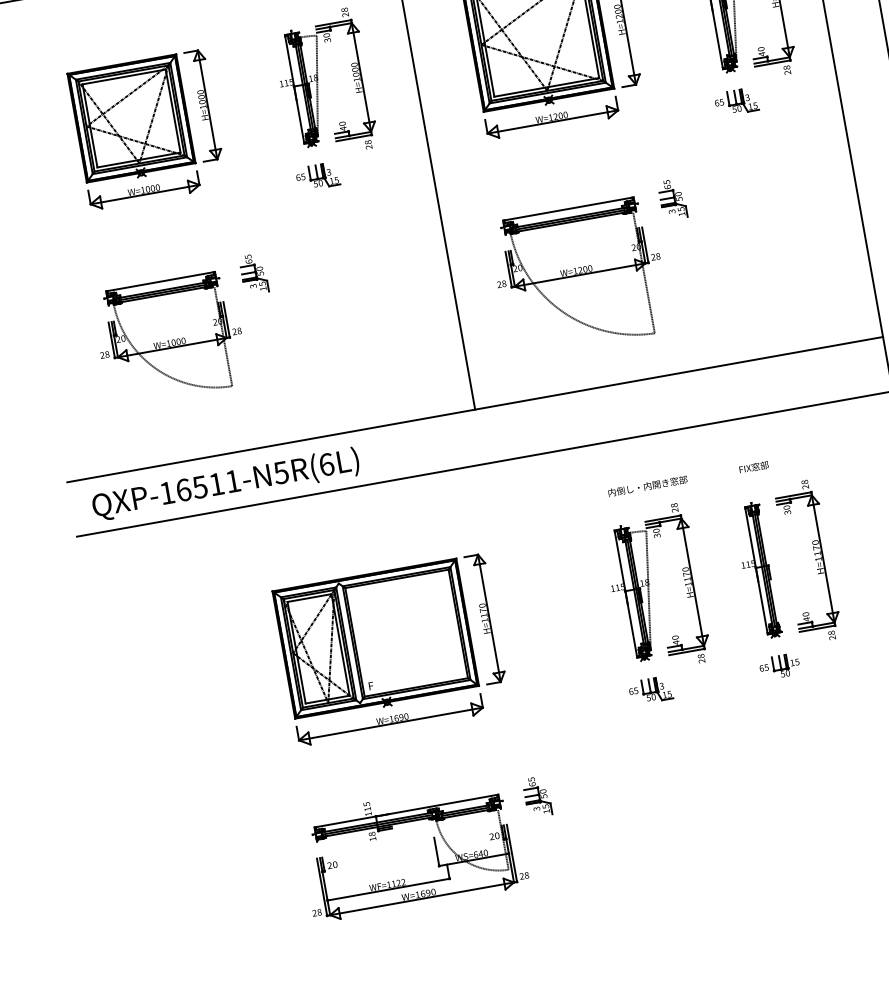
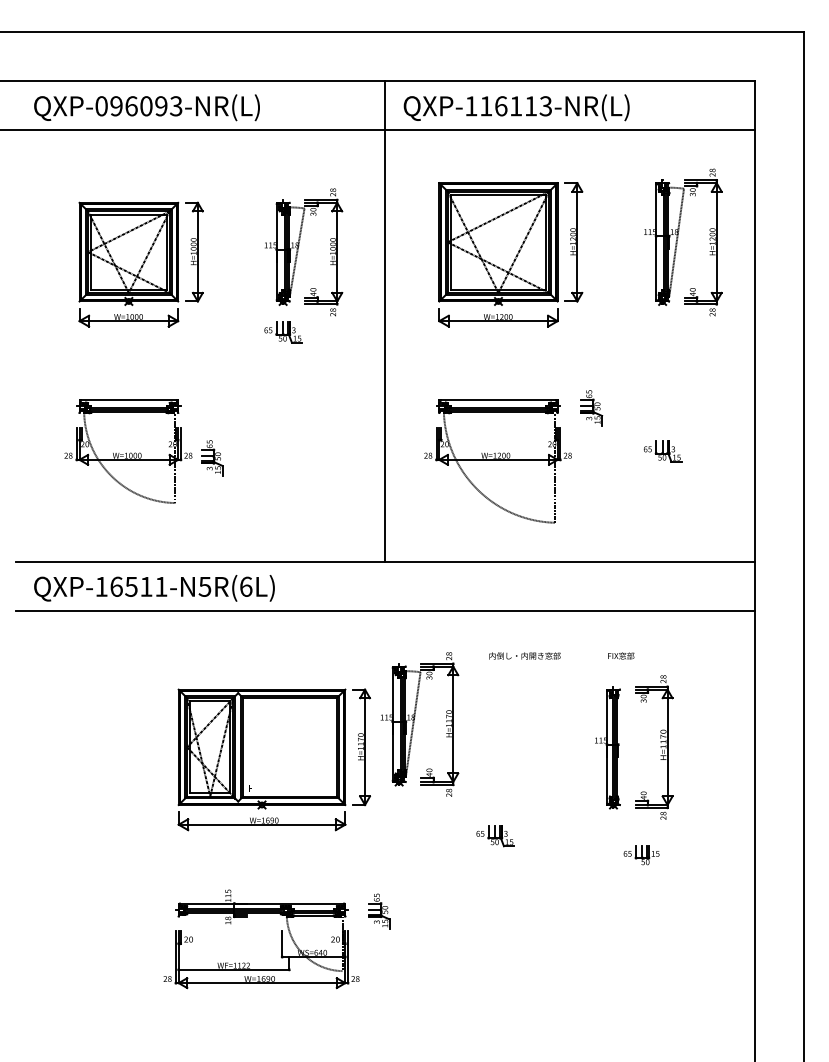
part: (736, 102) -> (662, 451), moved
part: (254, 274) -> (212, 458), moved
part: (655, 589) -> (419, 724), moved
part: (779, 667) -> (641, 855), moved

